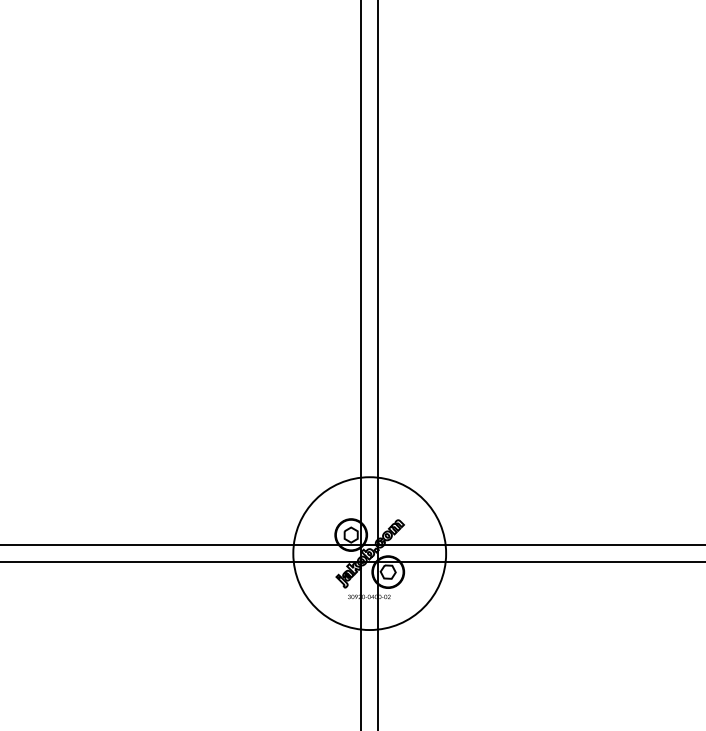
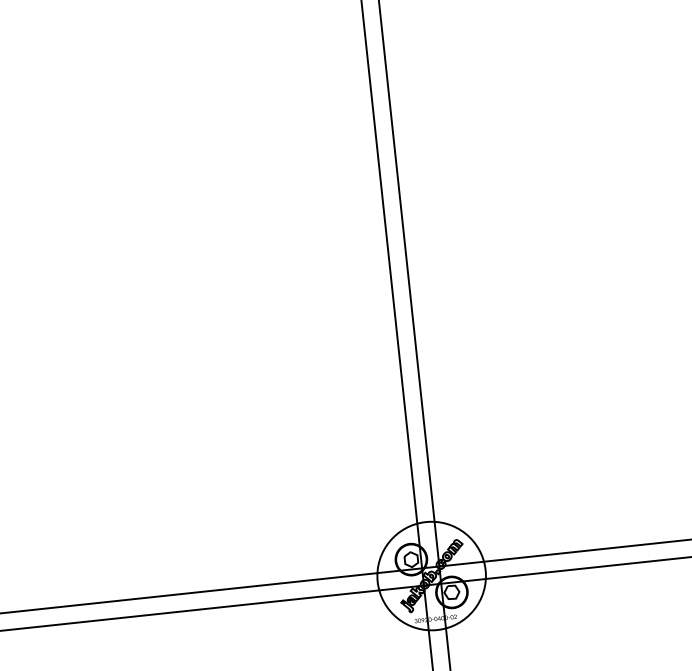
circle: (369, 553) -> (431, 575), size x0.71

